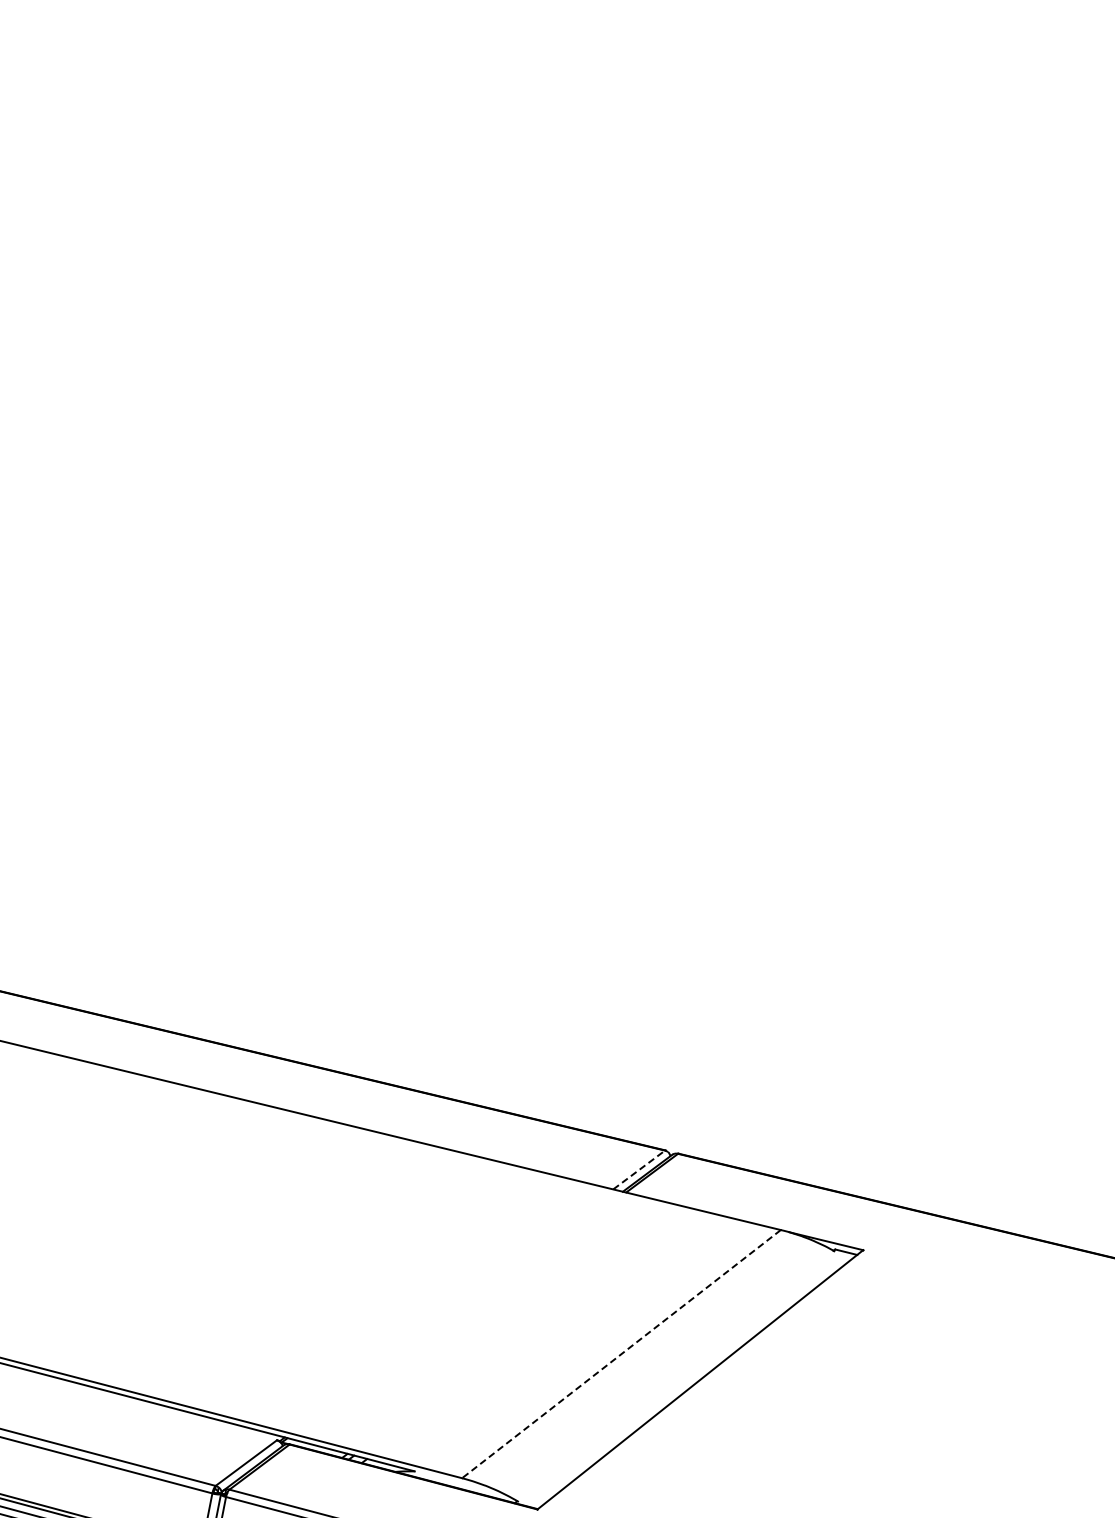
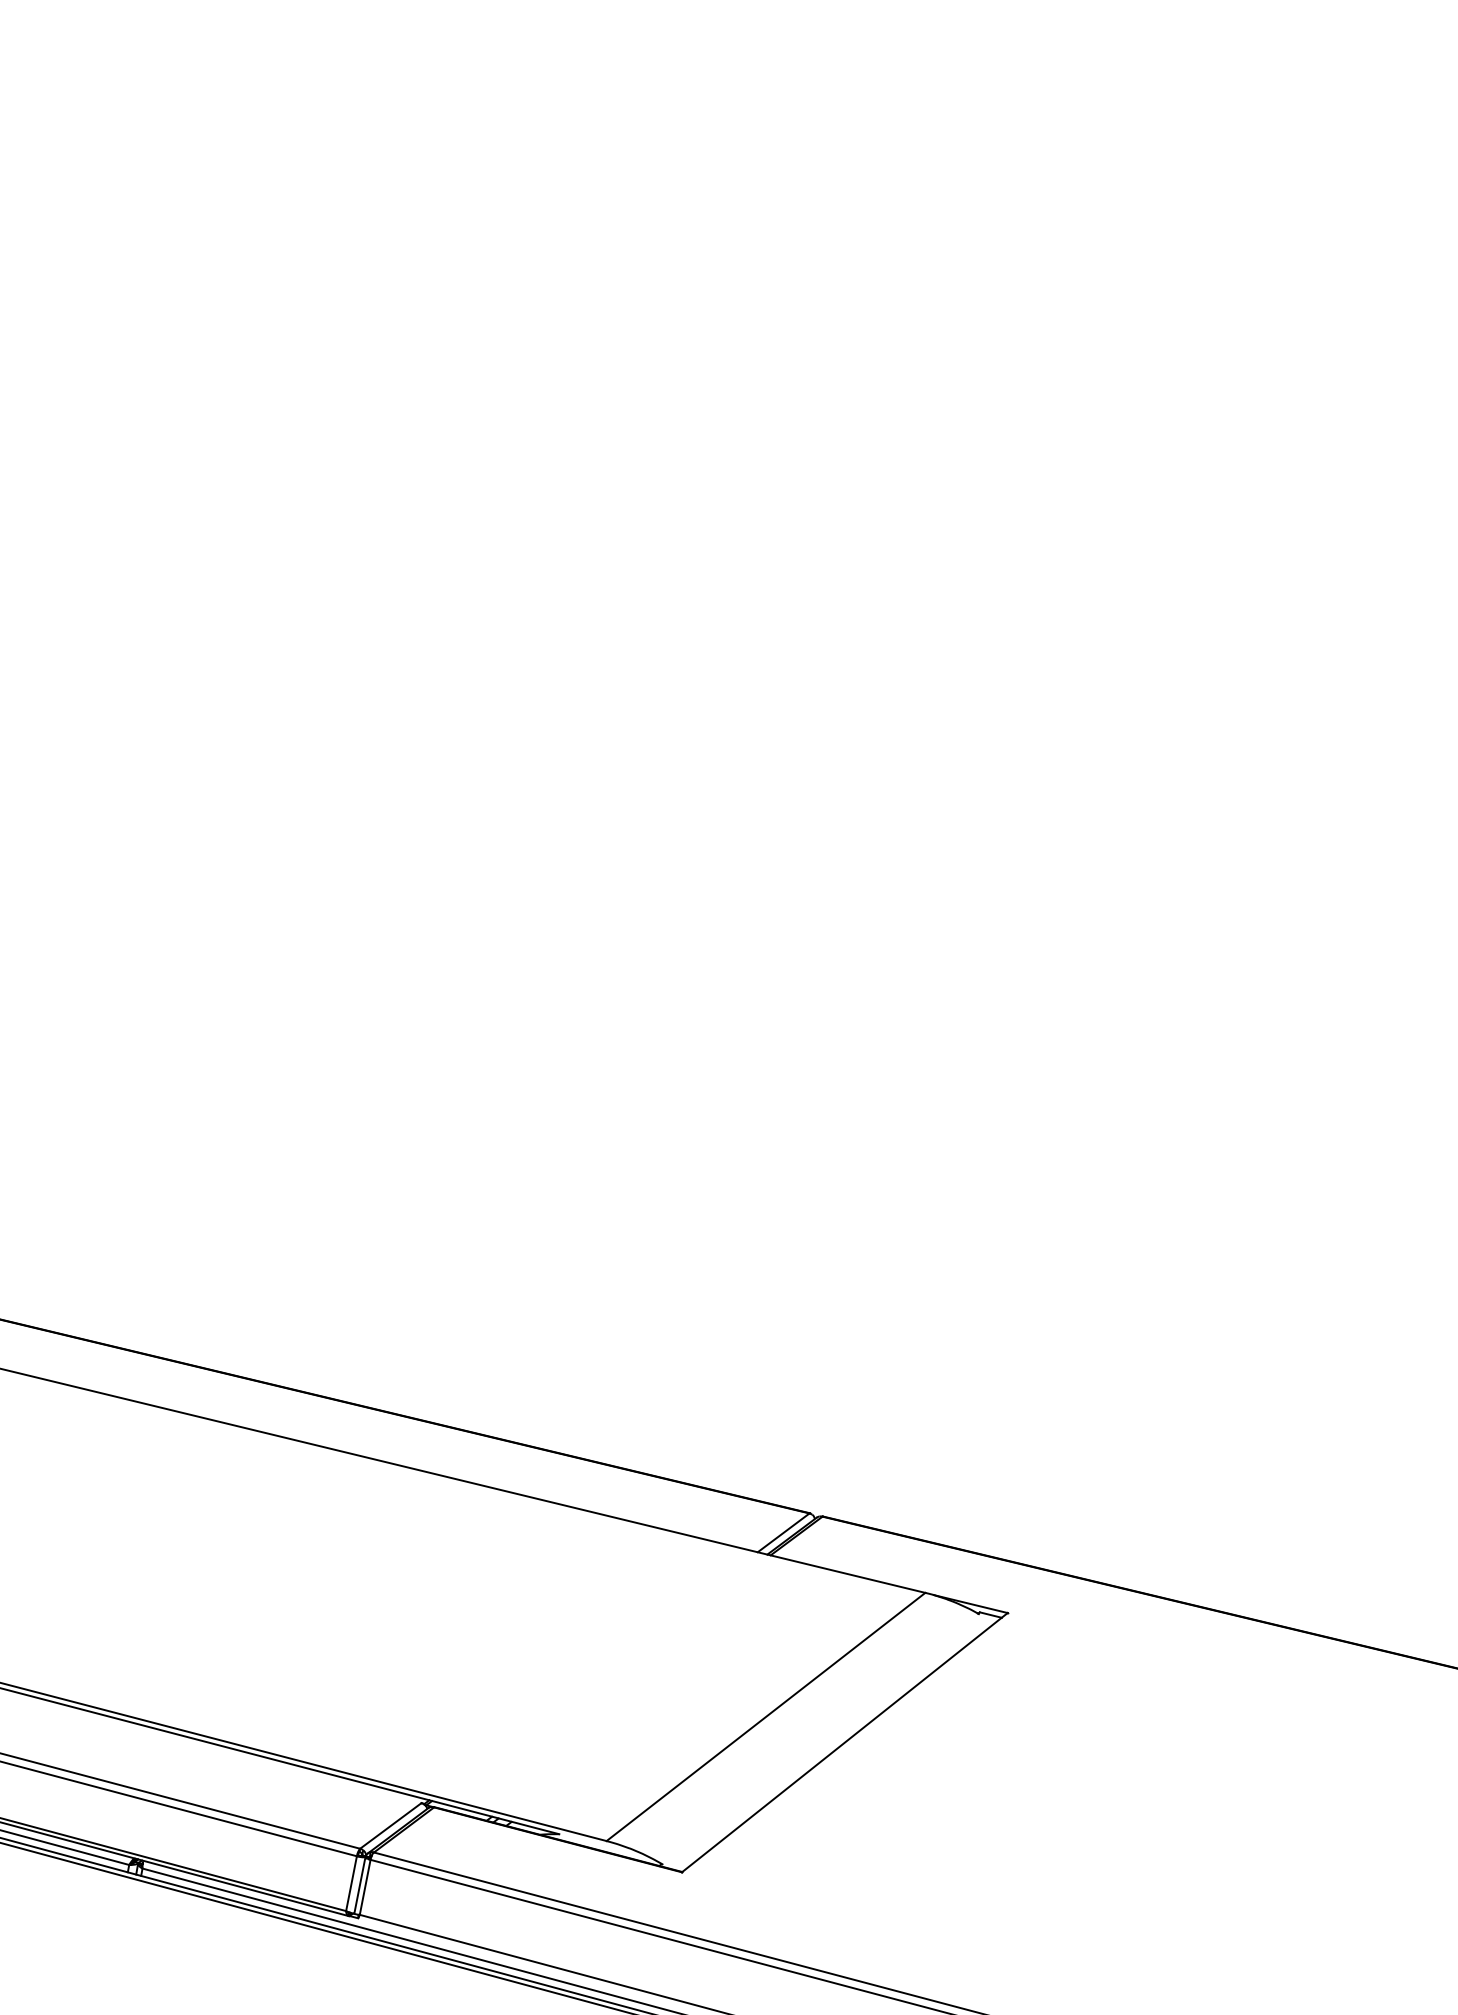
line: (640, 1169) -> (784, 1532), dashed -> solid
line: (622, 1353) -> (766, 1716), dashed -> solid

